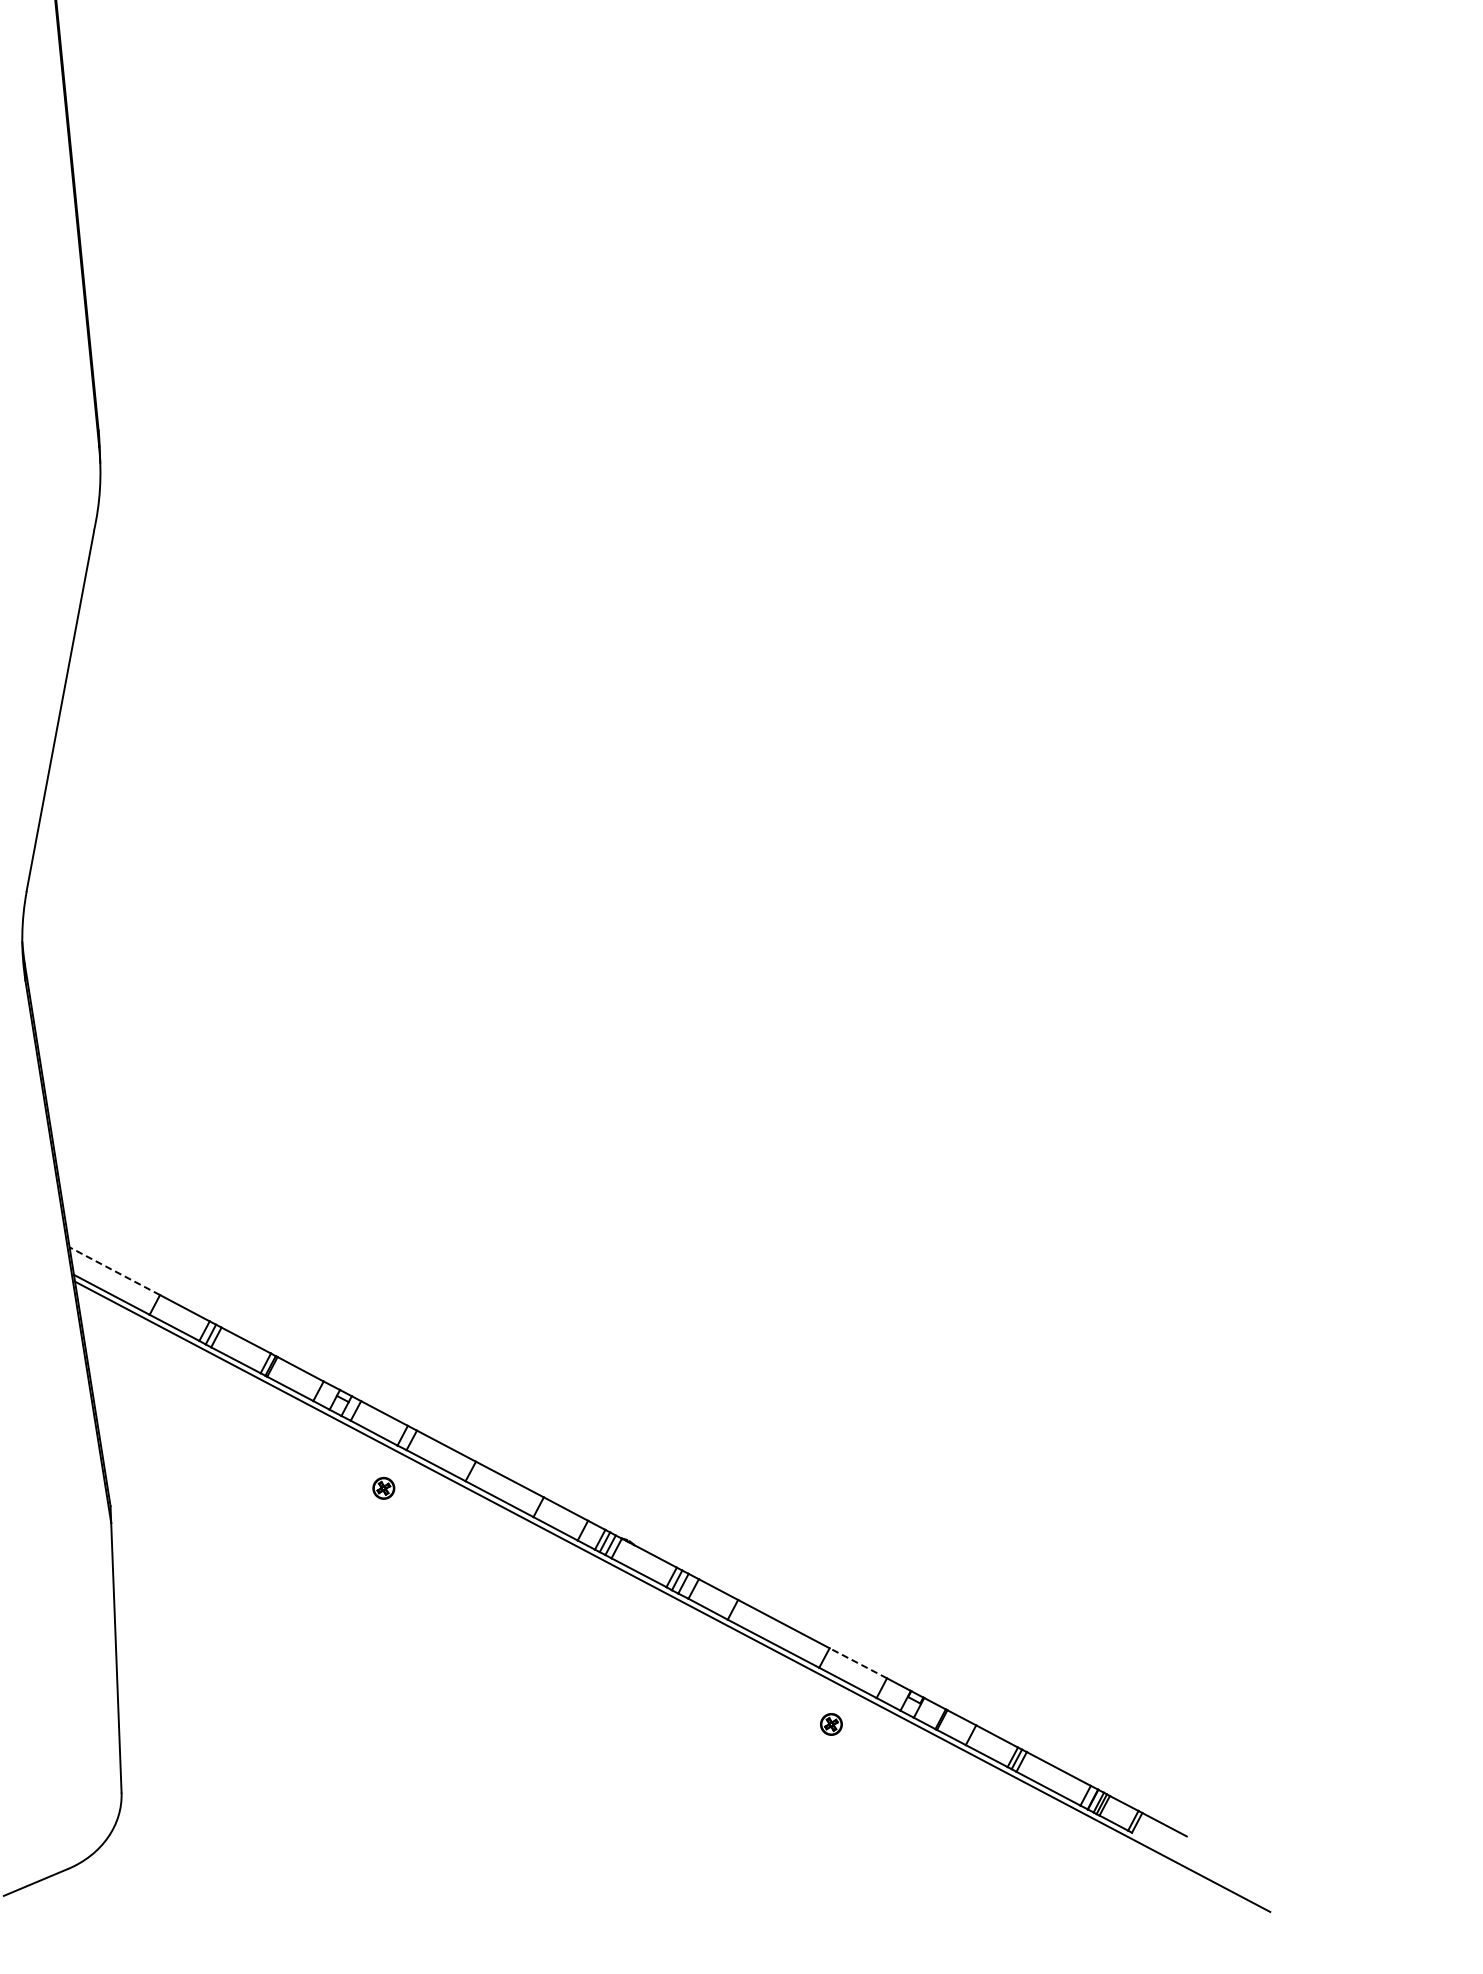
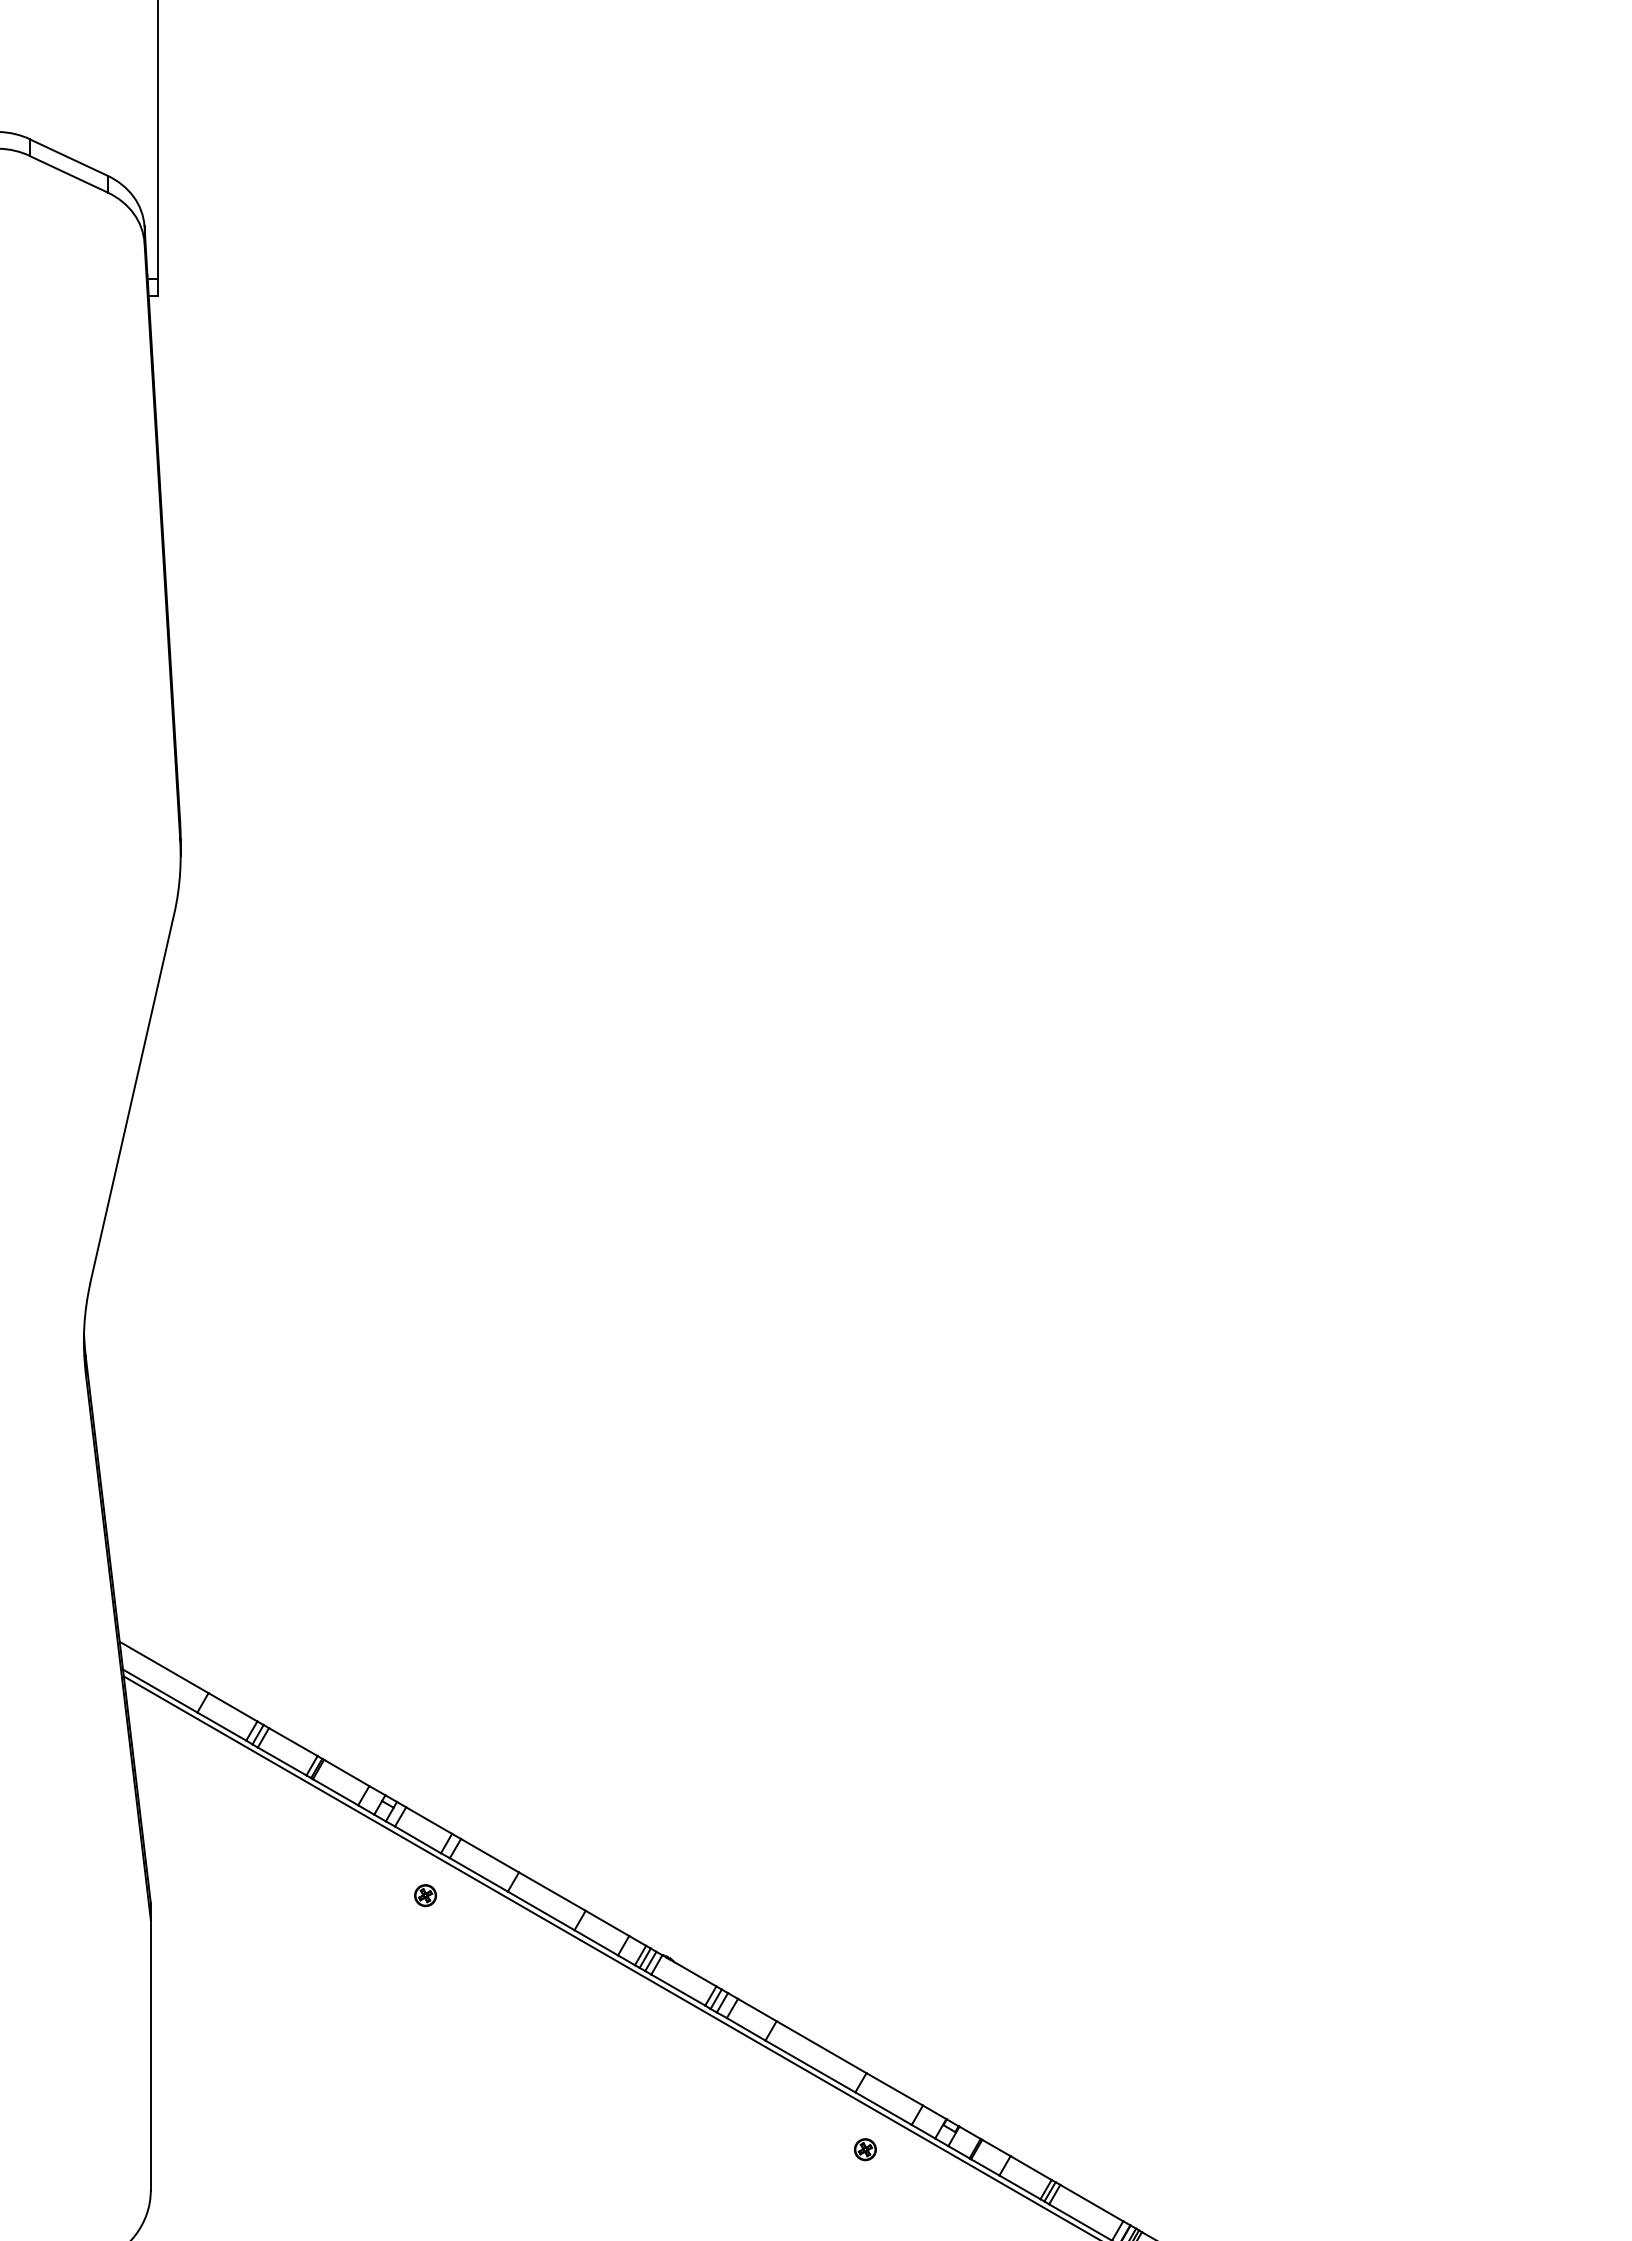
line: (114, 1271) -> (163, 1667), dashed -> solid
line: (858, 1663) -> (894, 2089), dashed -> solid

